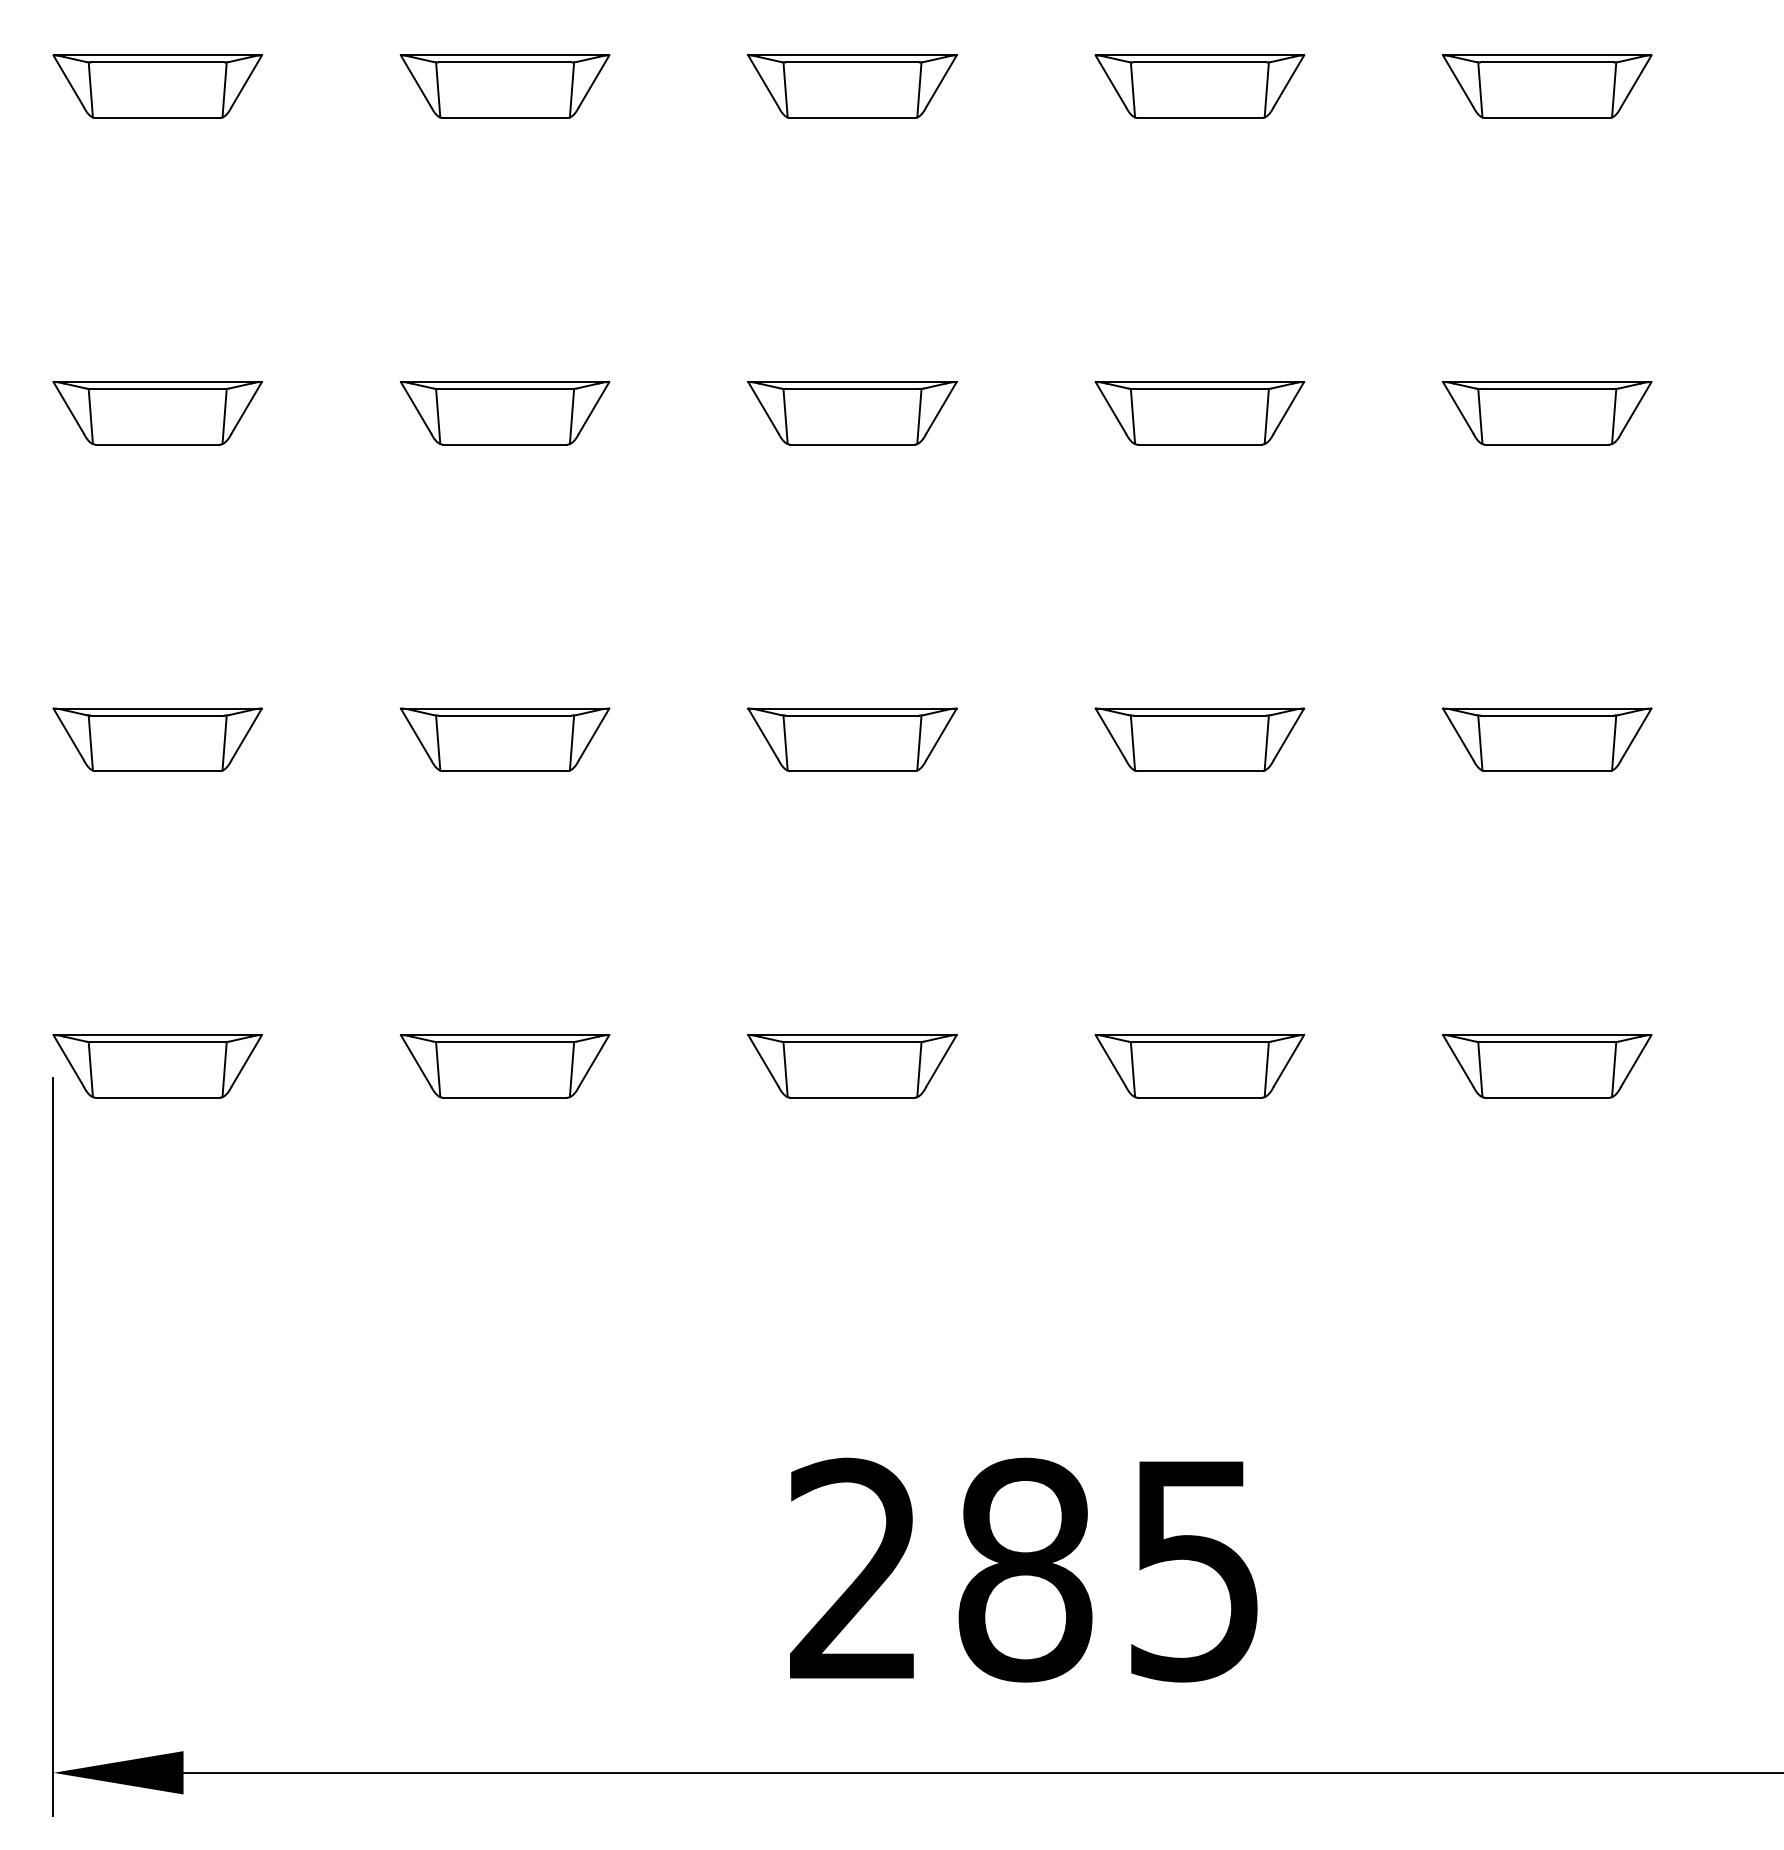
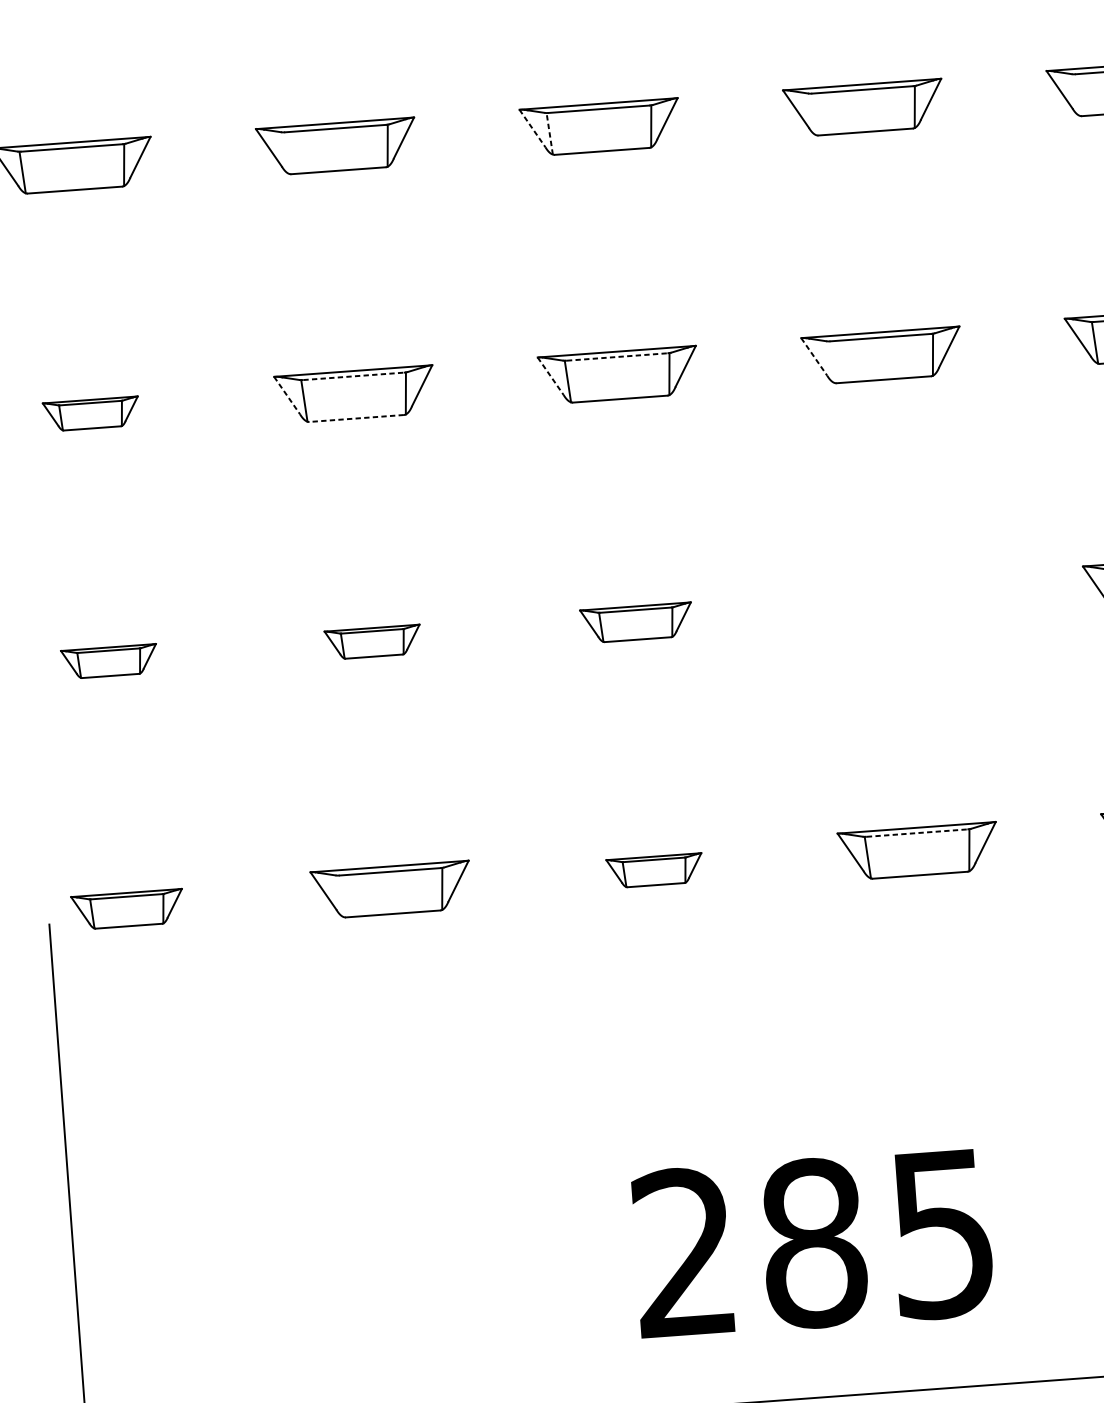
line: (763, 81) -> (532, 128), solid -> dashed
line: (438, 89) -> (286, 152), removed
line: (785, 89) -> (549, 133), solid -> dashed
line: (1132, 89) -> (812, 114), removed
line: (1480, 89) -> (1076, 94), removed
line: (505, 389) -> (353, 376), solid -> dashed
line: (853, 389) -> (617, 357), solid -> dashed
line: (416, 407) -> (287, 395), solid -> dashed
line: (763, 407) -> (550, 375), solid -> dashed
line: (1110, 407) -> (813, 356), solid -> dashed
part: (157, 413) -> (91, 414), size x0.6
line: (1132, 416) -> (831, 362), removed
line: (504, 444) -> (356, 418), solid -> dashed
part: (157, 739) -> (109, 661), size x0.6
part: (504, 739) -> (372, 642), size x0.6
part: (852, 739) -> (636, 622), size x0.7
part: (1199, 739) -> (899, 603), removed
line: (1200, 1042) -> (917, 833), solid -> dashed
part: (157, 1066) -> (127, 909), size x0.7
part: (852, 1066) -> (654, 870), size x0.6
line: (438, 1069) -> (340, 896), removed

